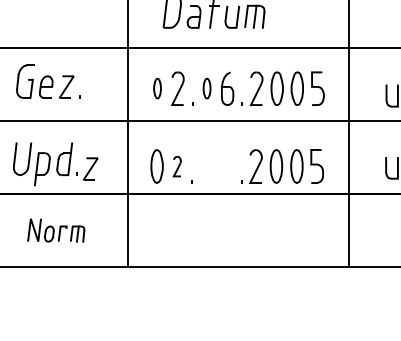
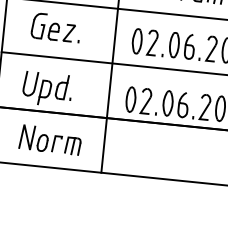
part: (157, 88) -> (137, 41), size x1.67
part: (206, 88) -> (174, 44), size x1.67
part: (177, 166) -> (146, 101), size x1.67
part: (216, 166) -> (175, 104), added
line: (90, 168) -> (80, 96), removed
part: (56, 230) -> (50, 139), size x1.43

